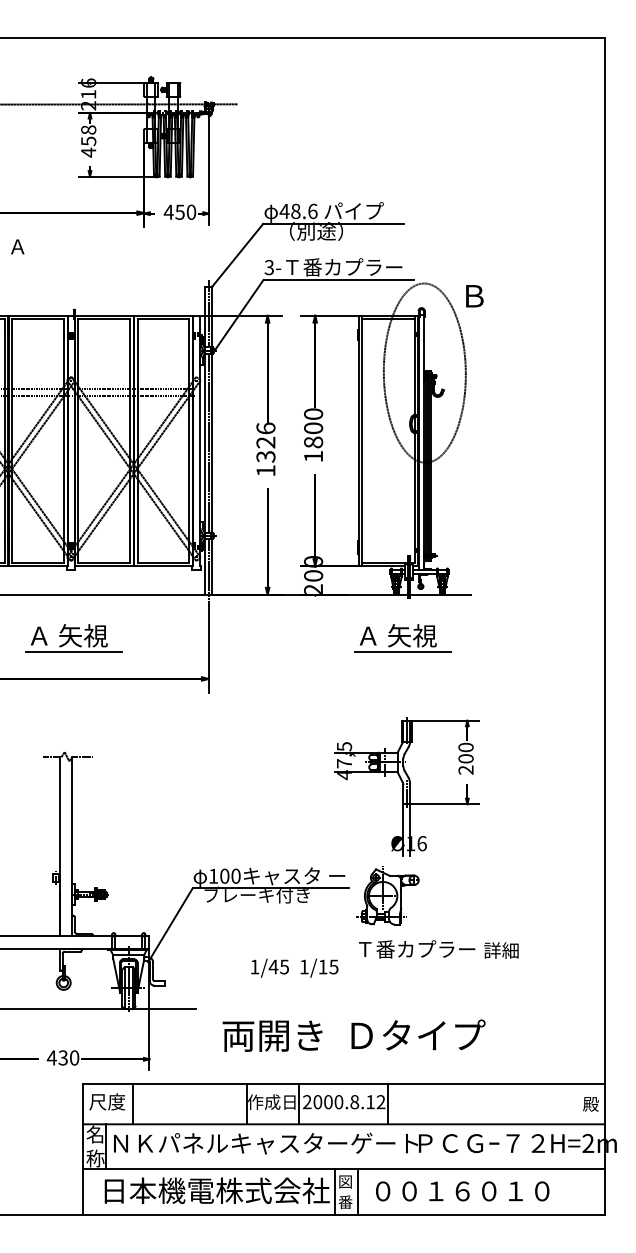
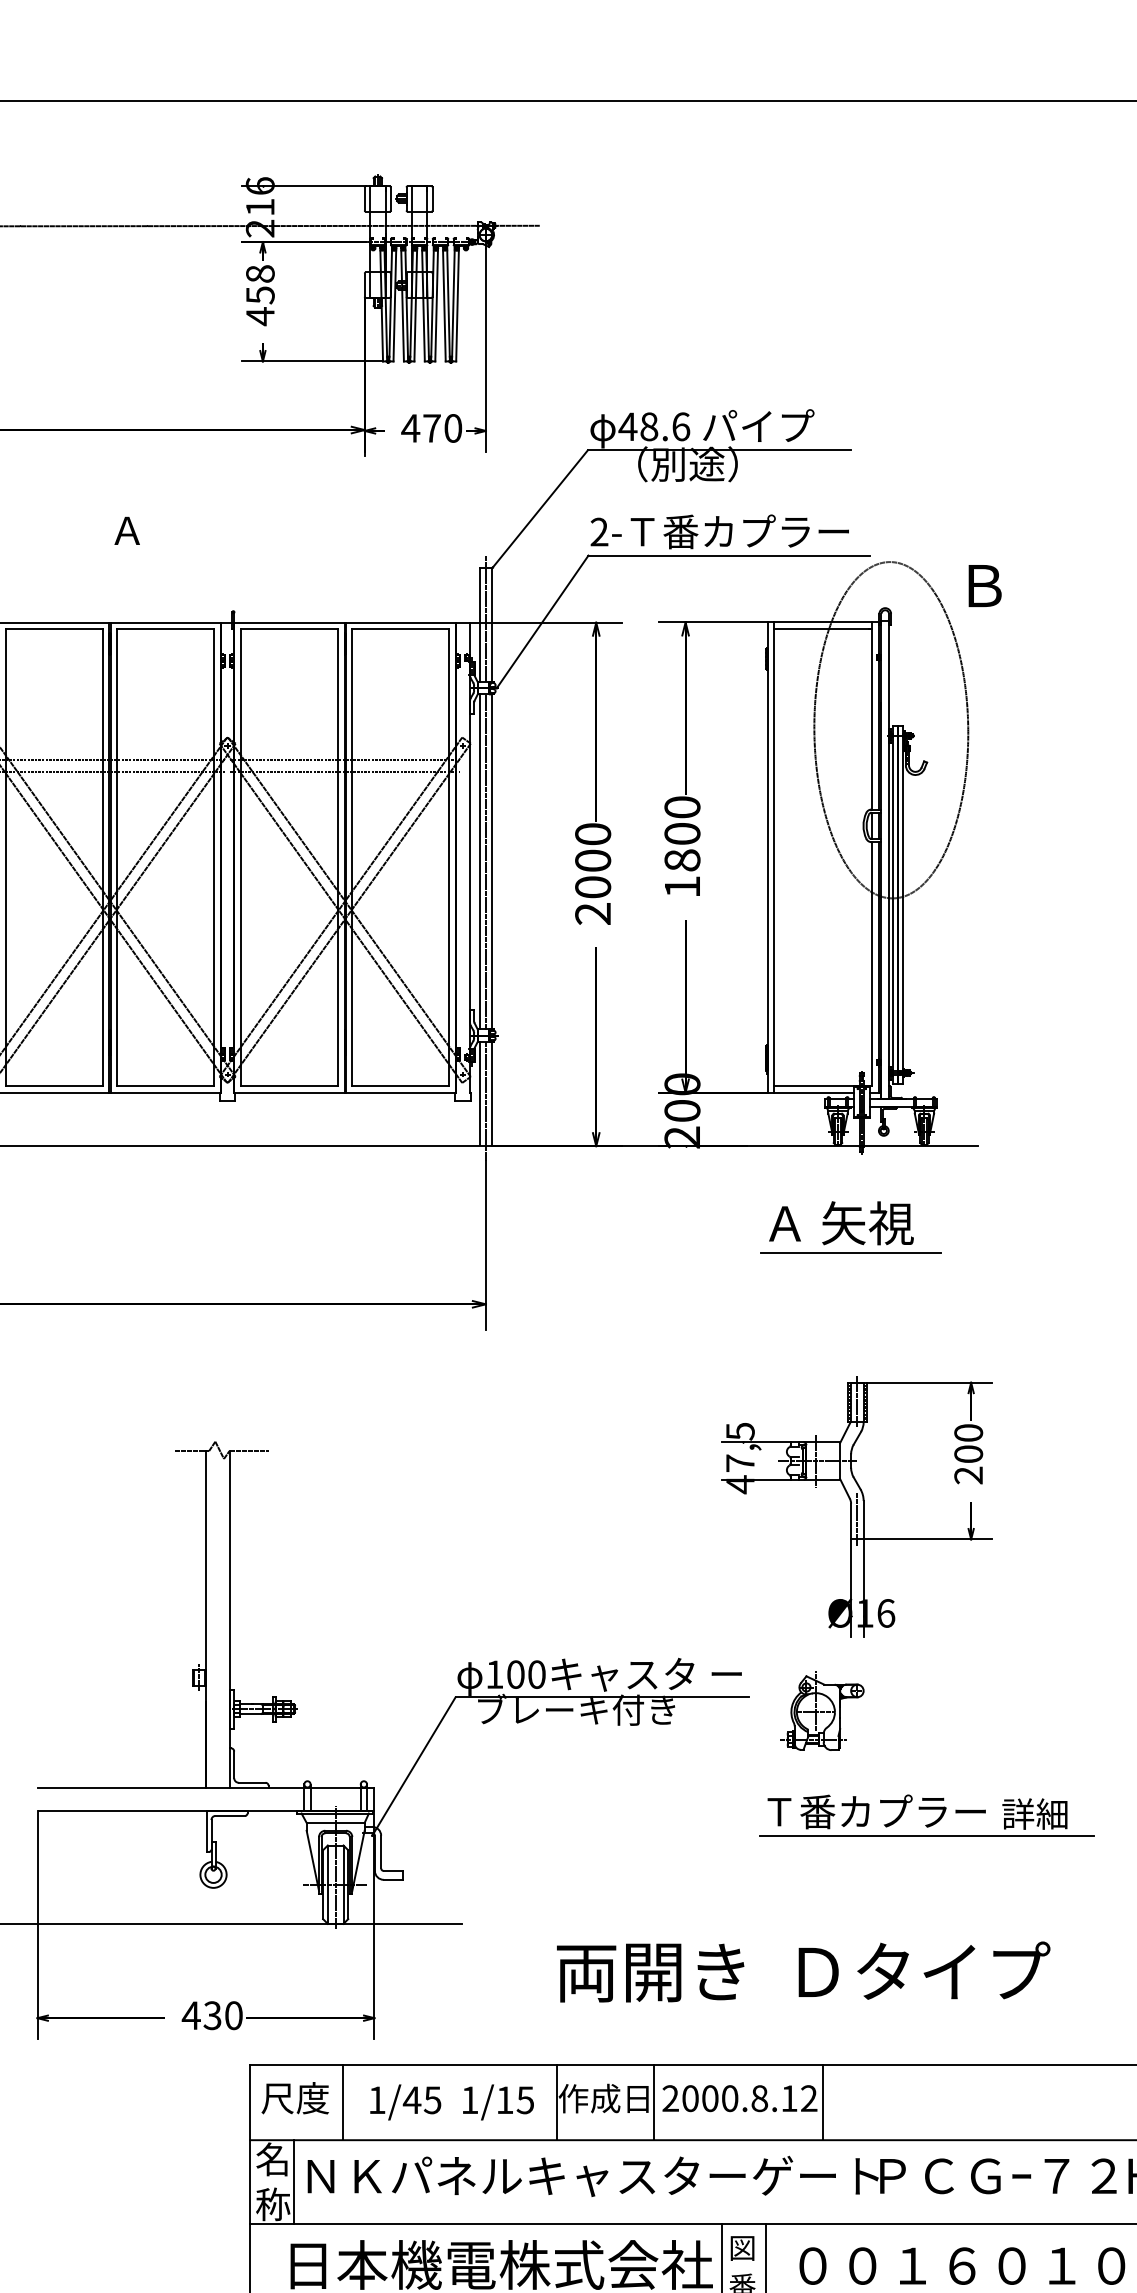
text: (179, 211) -> (430, 426), 450 -> 470
text: (17, 246) -> (126, 530), moved
text: (268, 267) -> (597, 532), 3- -> 2-
text: (265, 449) -> (592, 873), 1326 -> 2000
part: (73, 638) -> (231, 1228), removed
part: (388, 896) -> (823, 1712), size x0.71
line: (443, 962) -> (926, 1836), added
text: (294, 967) -> (451, 2101), moved
text: (353, 1035) -> (802, 1971), moved

